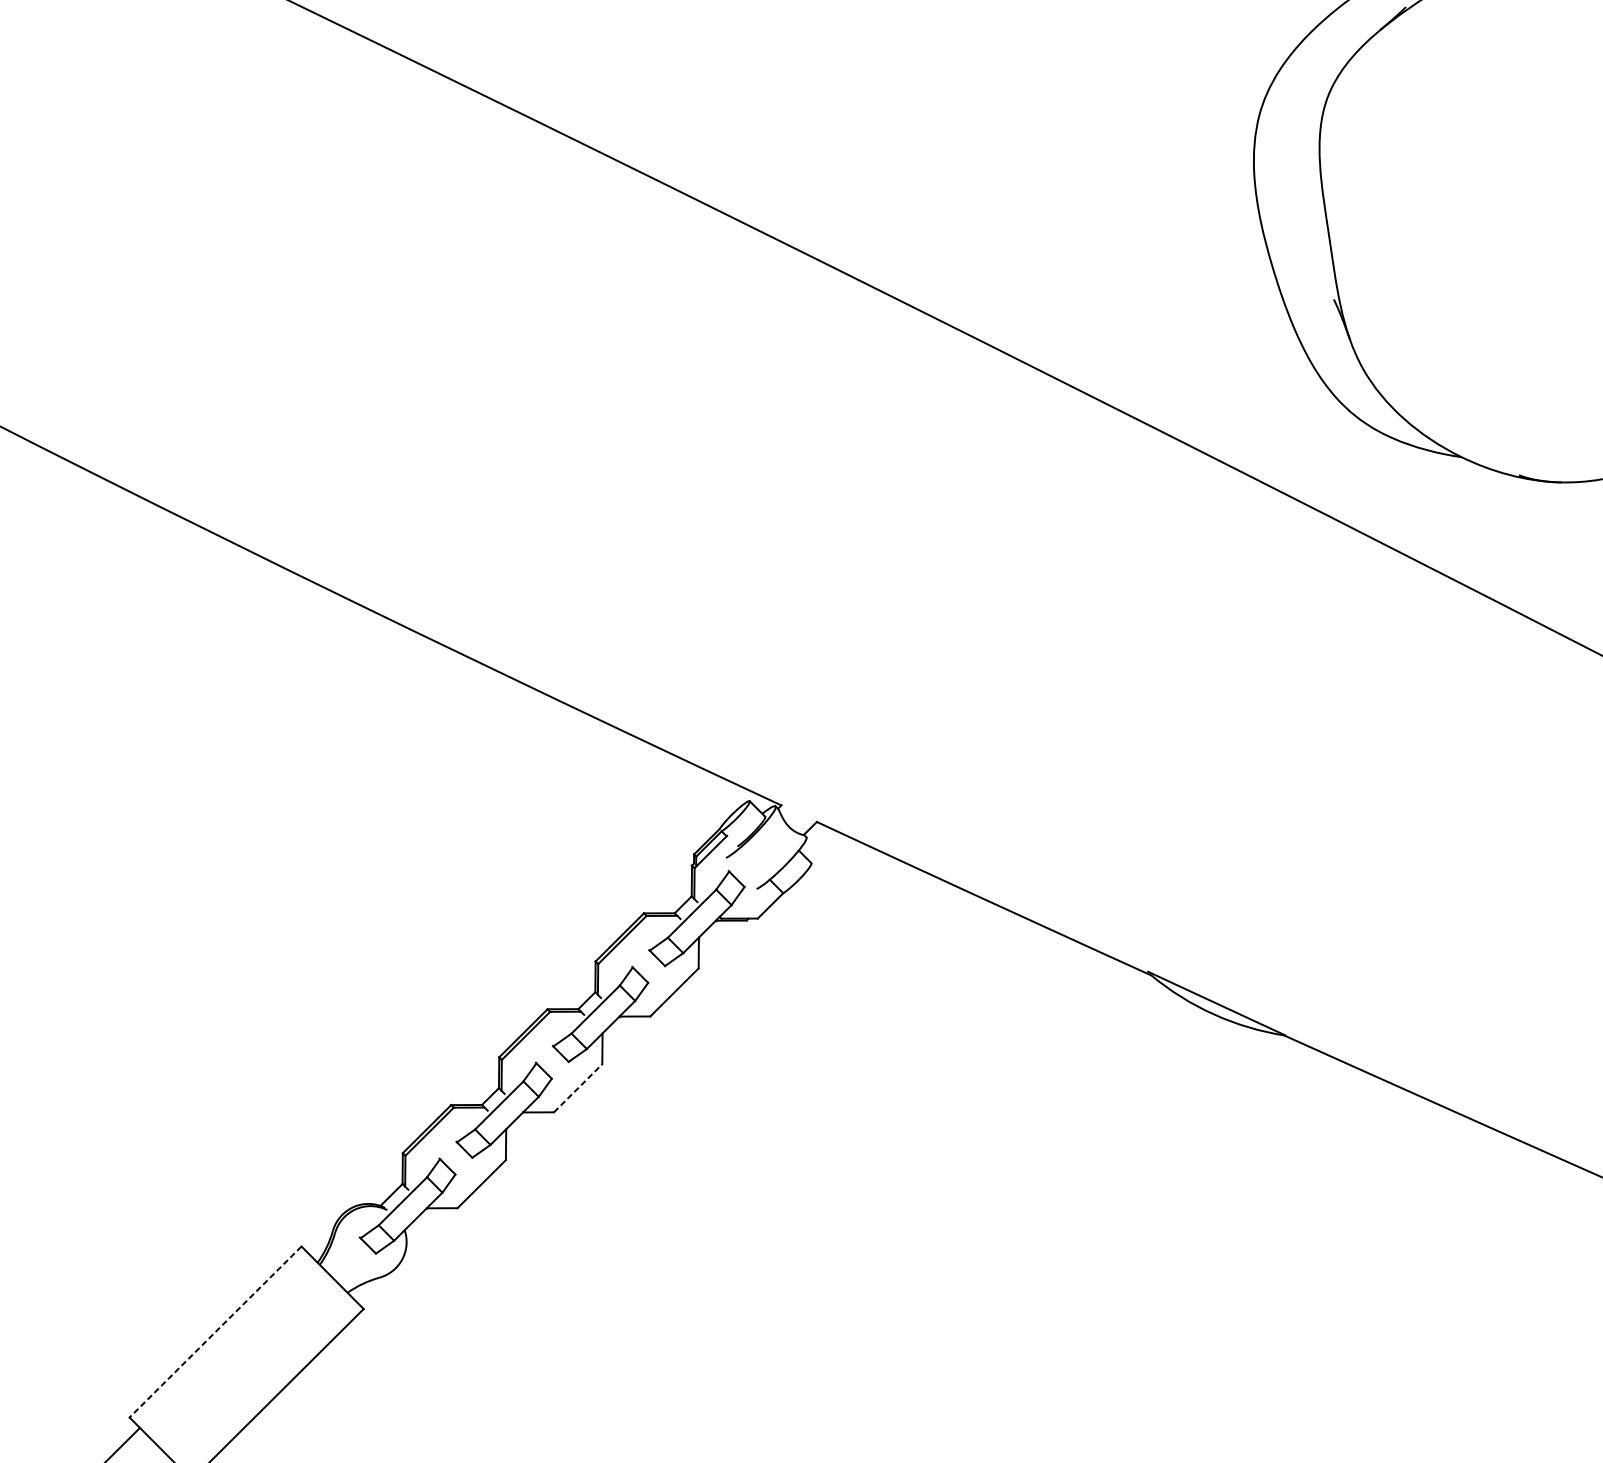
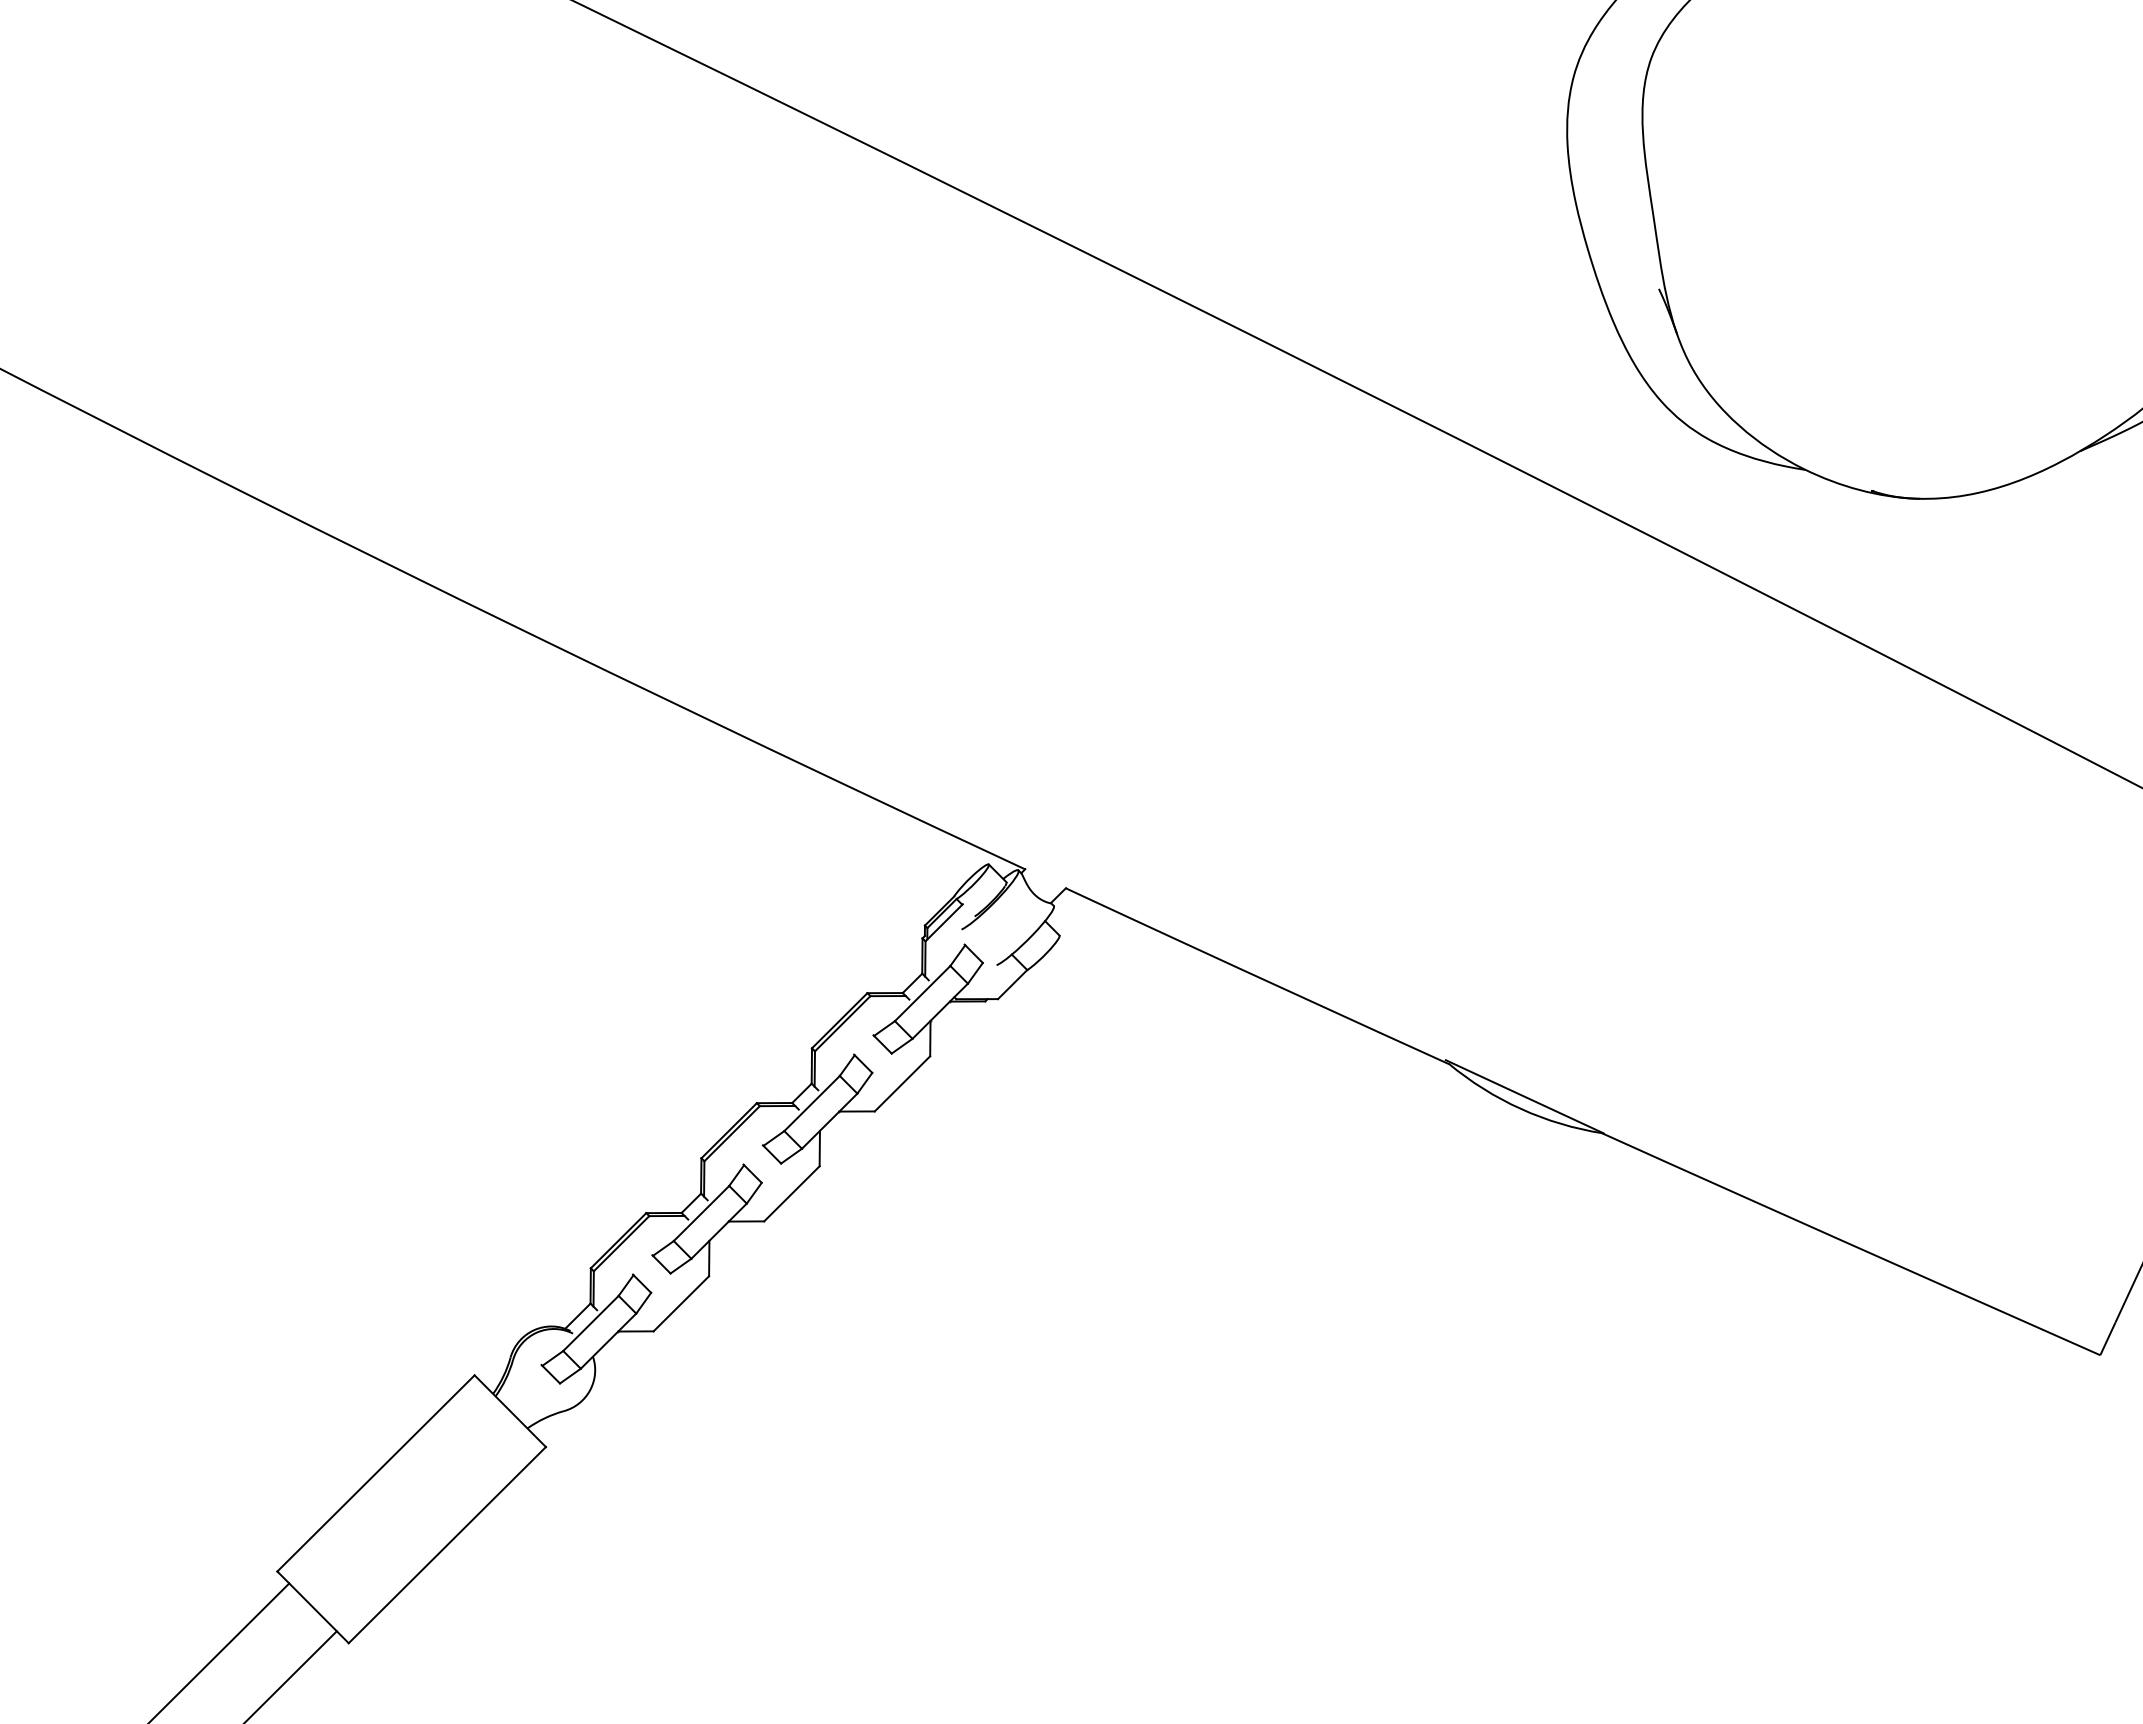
line: (578, 1088) -> (792, 1193), dashed -> solid
line: (215, 1332) -> (375, 1473), dashed -> solid

